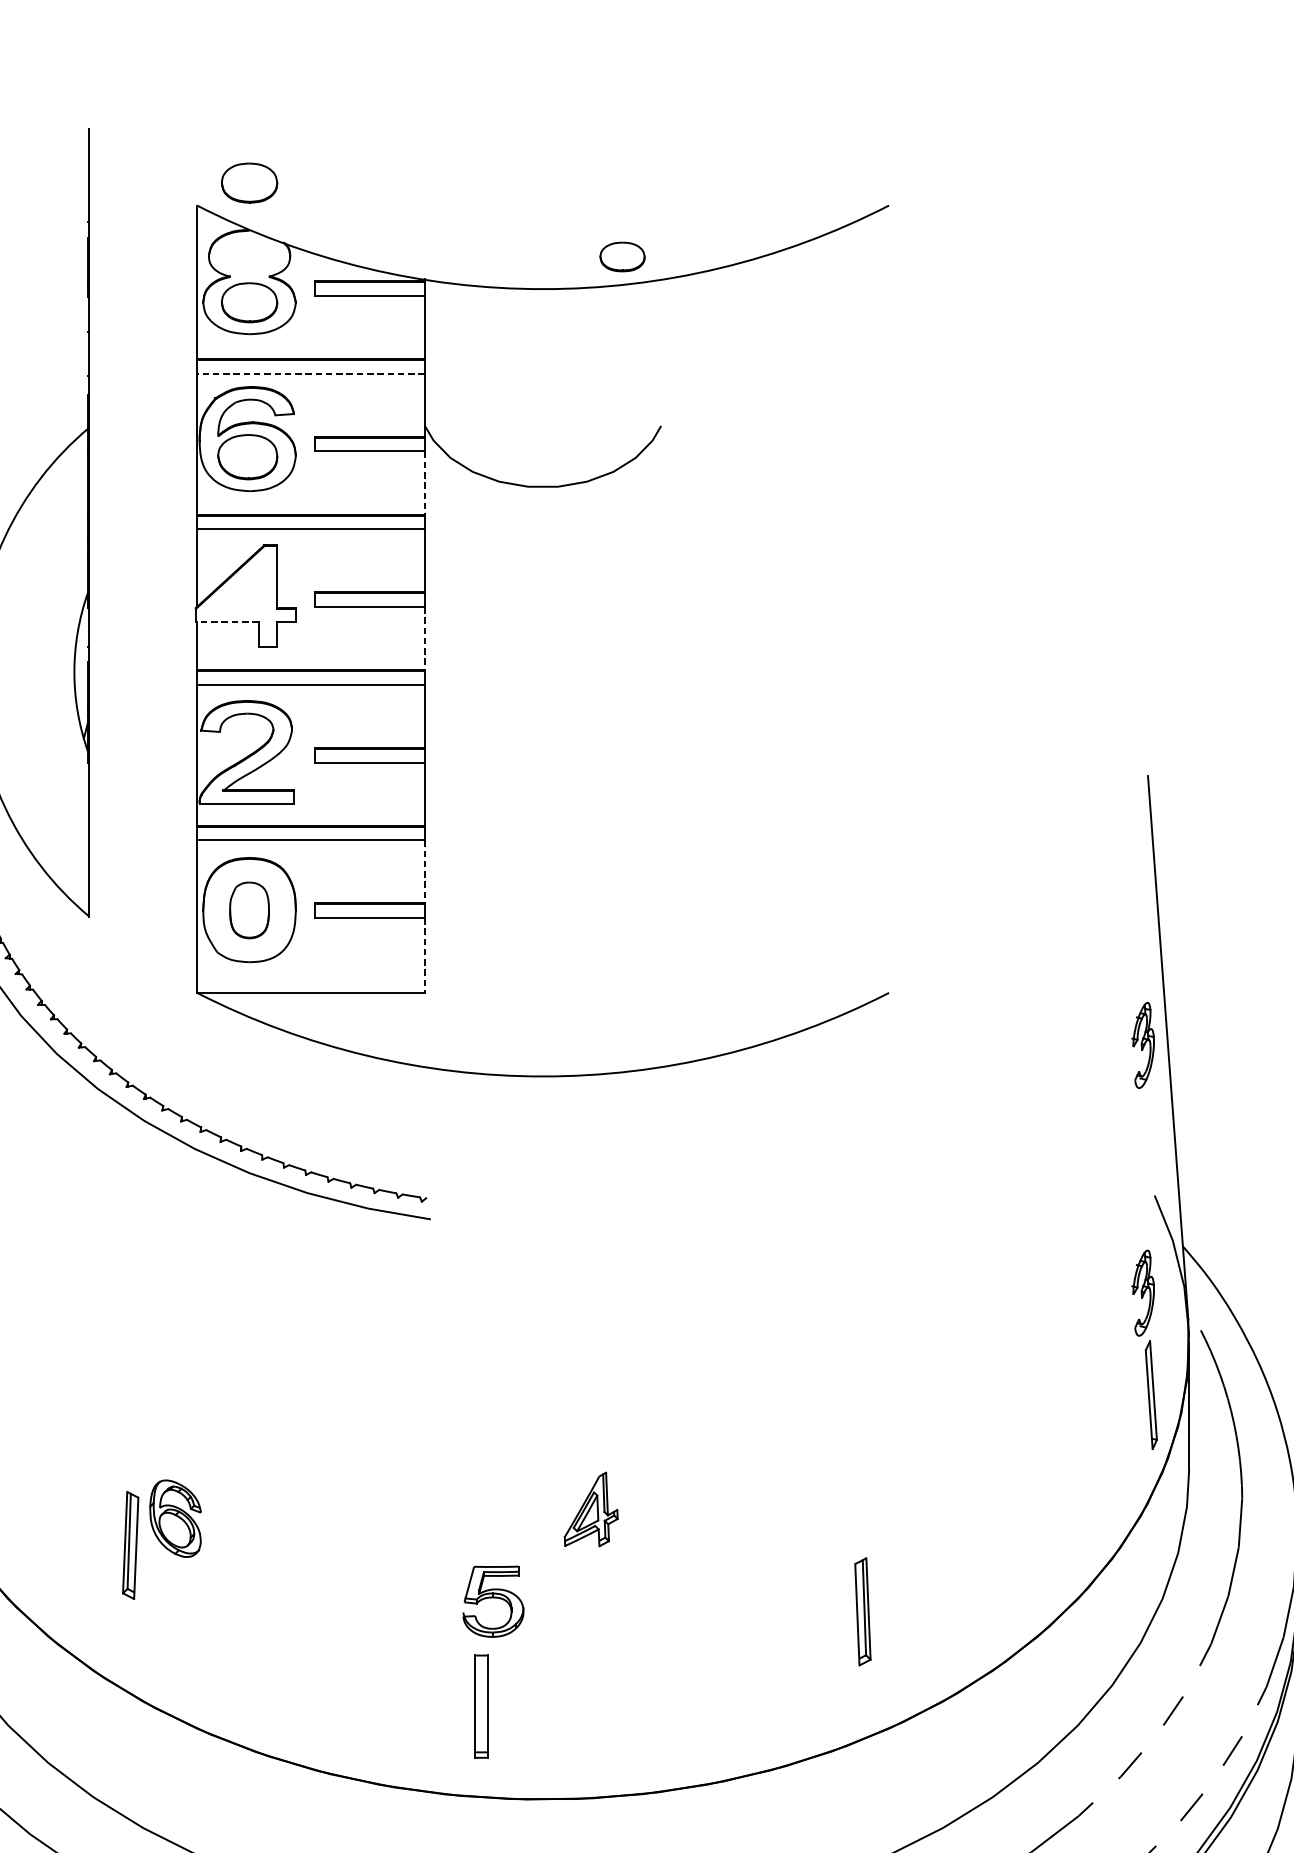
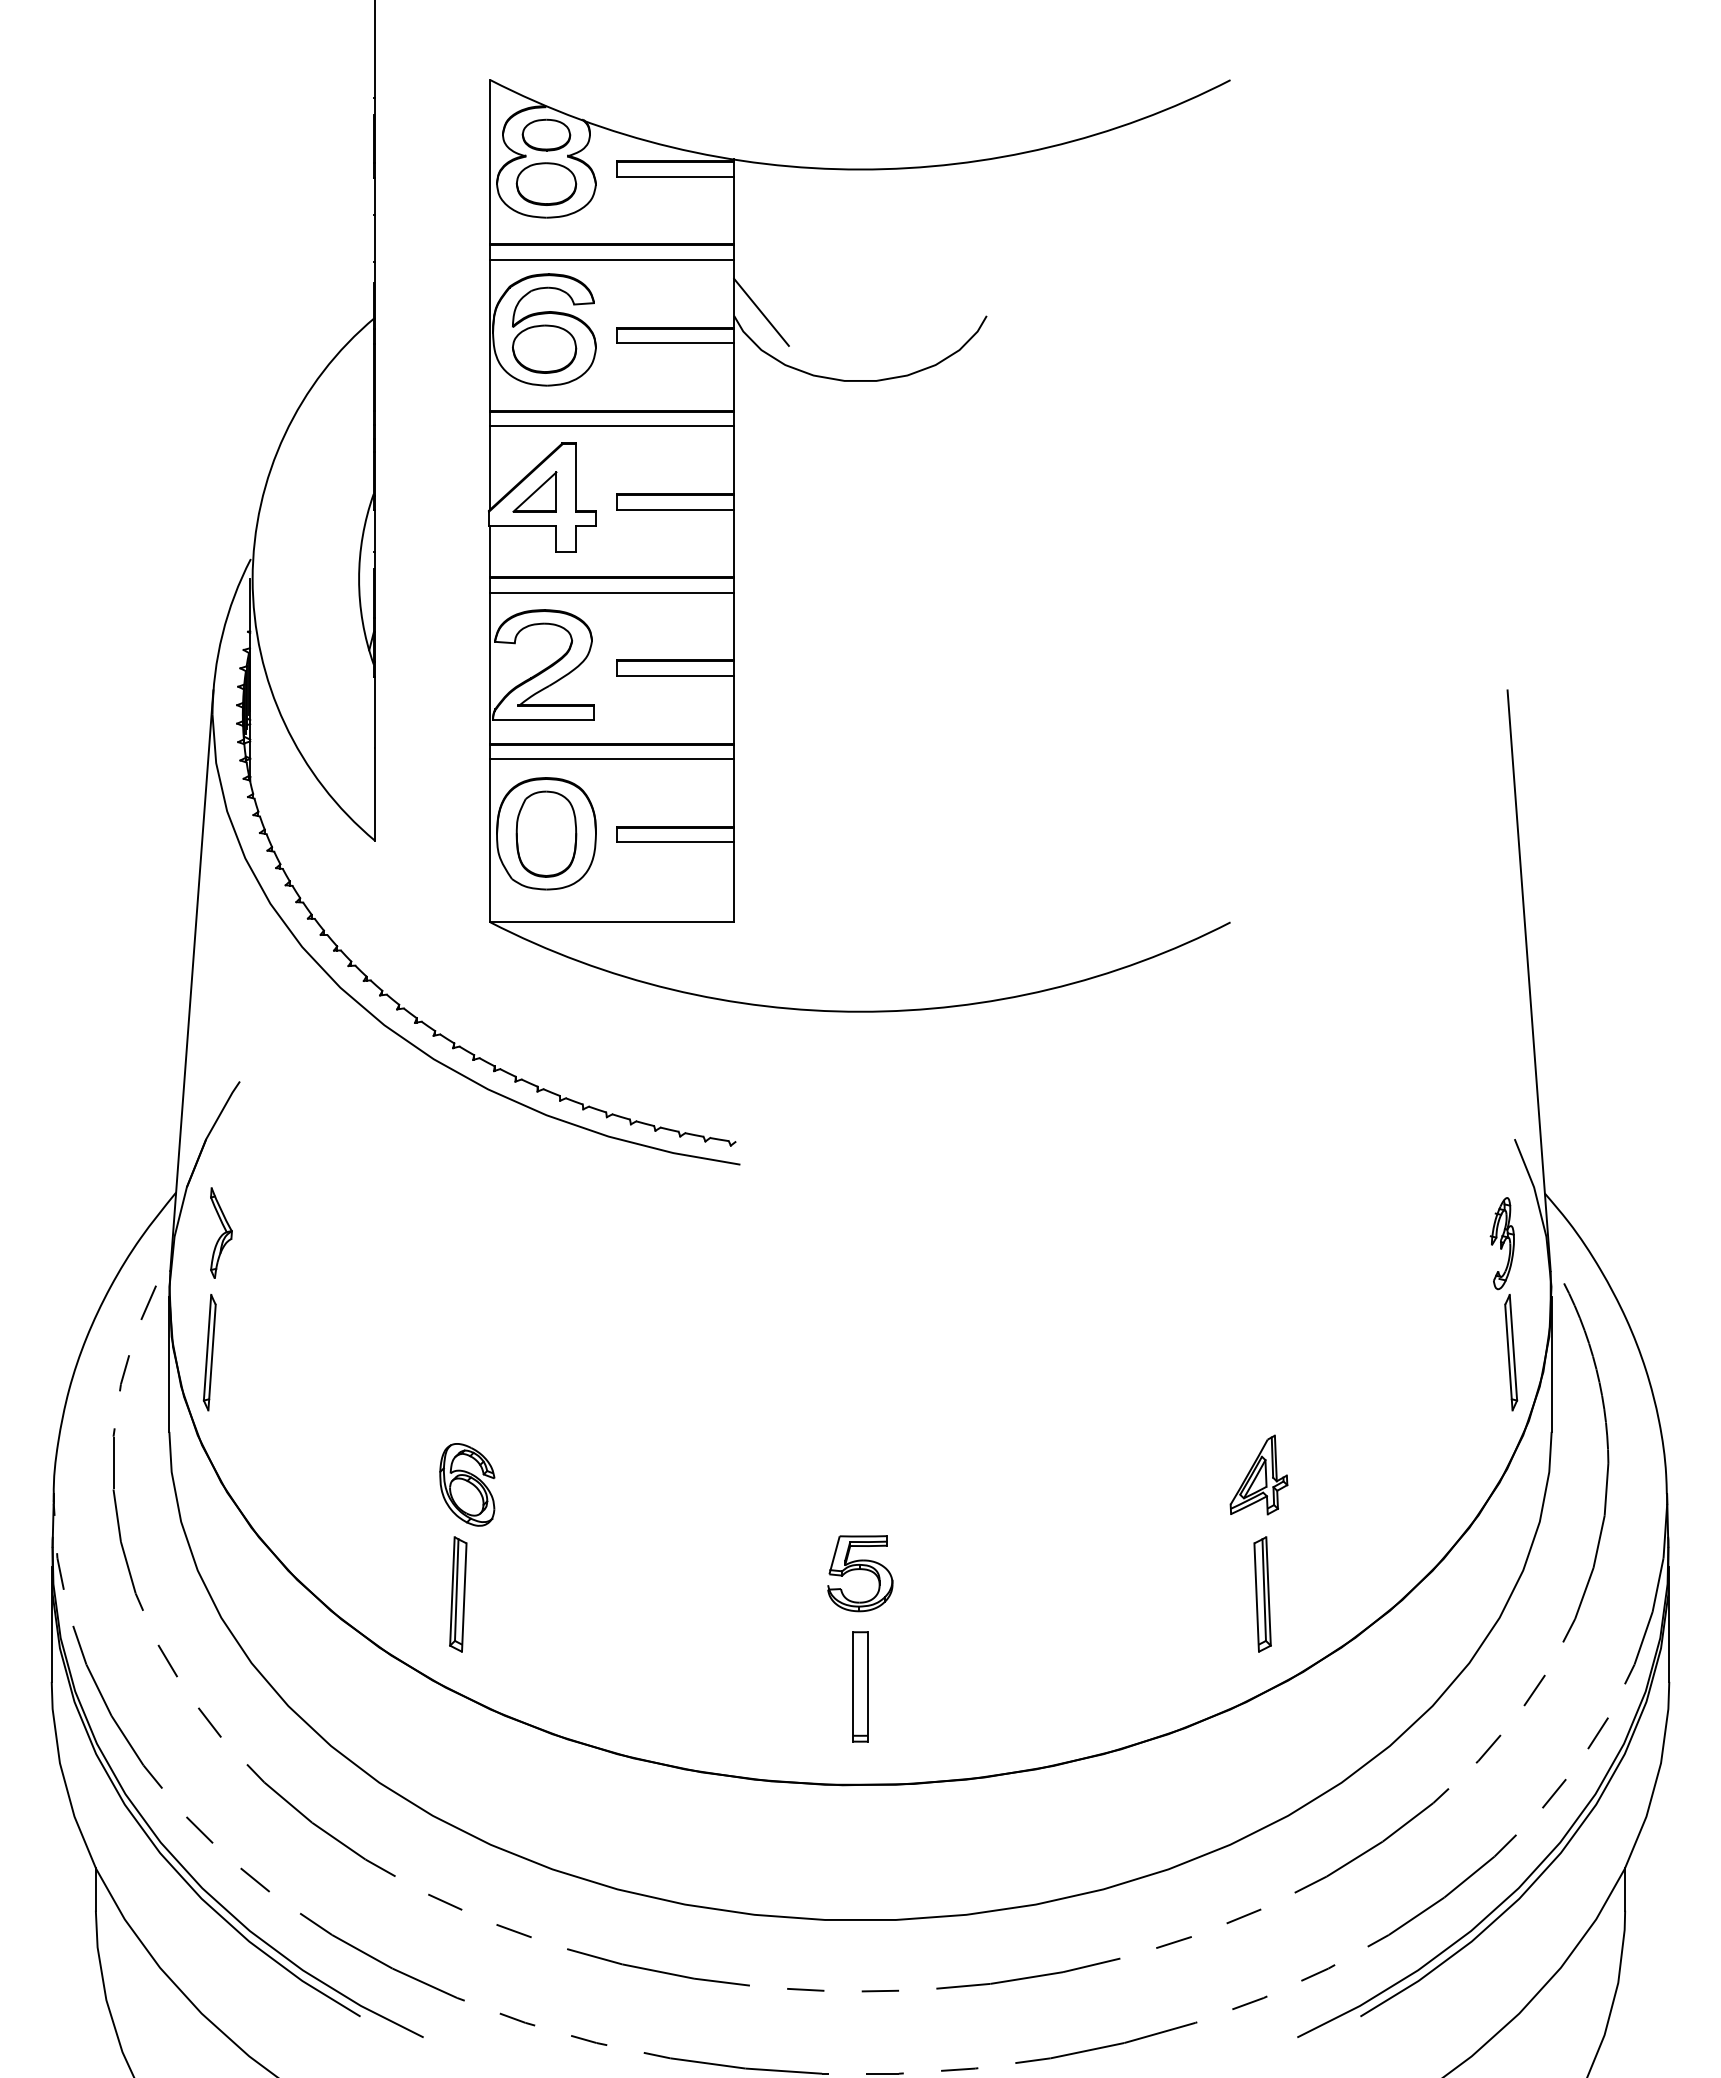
part: (249, 182) -> (546, 55), removed
part: (622, 256) -> (546, 134), moved
line: (311, 374) -> (612, 260), dashed -> solid
line: (450, 421) -> (761, 311), added
line: (425, 483) -> (734, 377), dashed -> solid
part: (238, 590) -> (534, 491), added
line: (227, 621) -> (522, 525), dashed -> solid
line: (425, 638) -> (734, 543), dashed -> solid
line: (425, 871) -> (734, 792), dashed -> solid
part: (249, 909) -> (546, 833), size x1.43
line: (425, 955) -> (734, 882), dashed -> solid
part: (1142, 1045) -> (1501, 978), removed
part: (590, 1509) -> (1258, 1474), moved
part: (130, 1545) -> (458, 1594), moved
part: (493, 1601) -> (860, 1573), moved
part: (862, 1611) -> (1262, 1594), moved
part: (481, 1706) -> (860, 1686), moved

